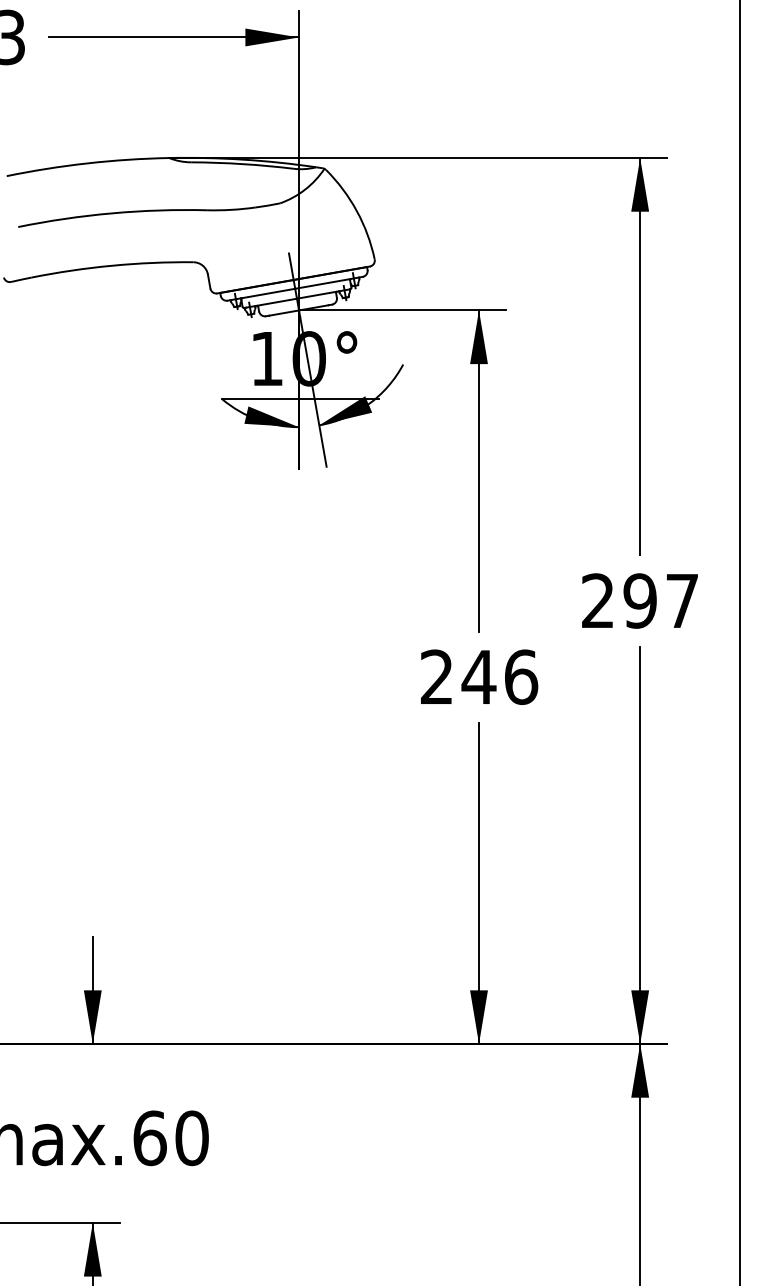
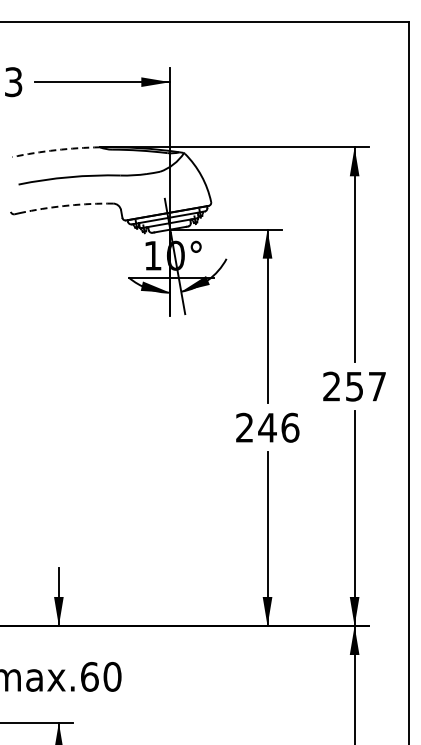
arc: (88, 163) -> (56, 150), solid -> dashed
arc: (112, 265) -> (69, 205), solid -> dashed
text: (639, 600) -> (354, 386), 297 -> 257

